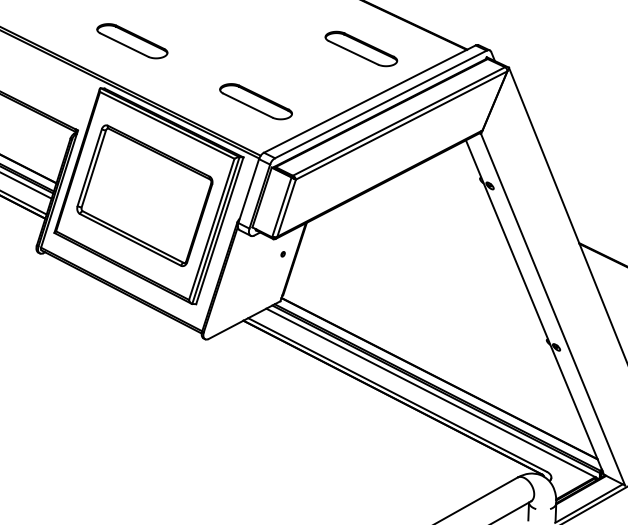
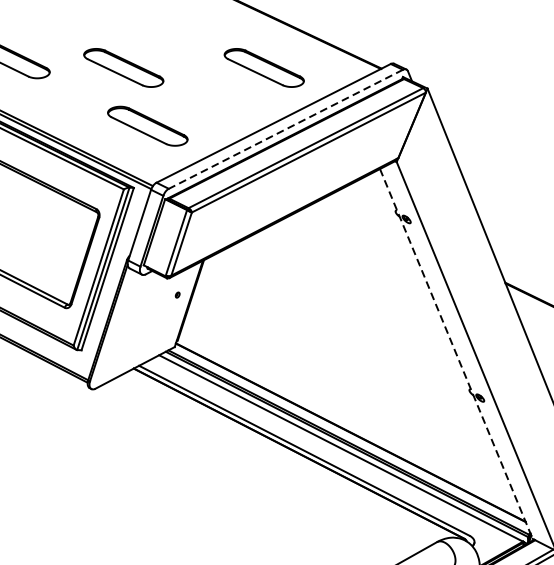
part: (234, 48) -> (123, 67), added
line: (380, 104) -> (285, 129), solid -> dashed
line: (534, 307) -> (455, 353), solid -> dashed

